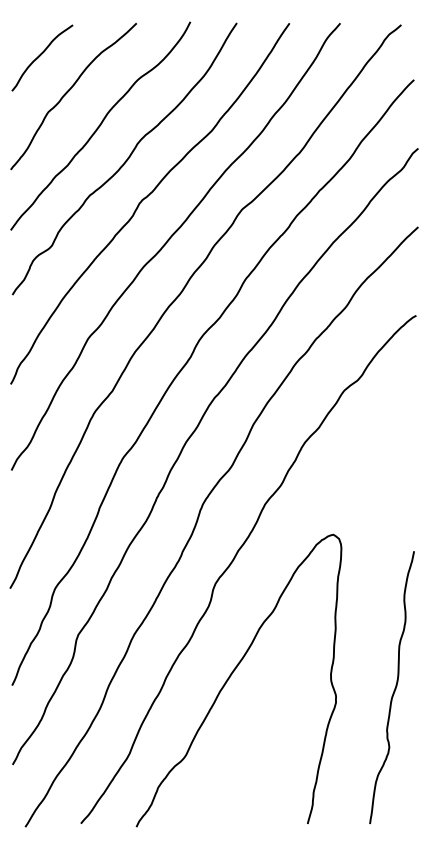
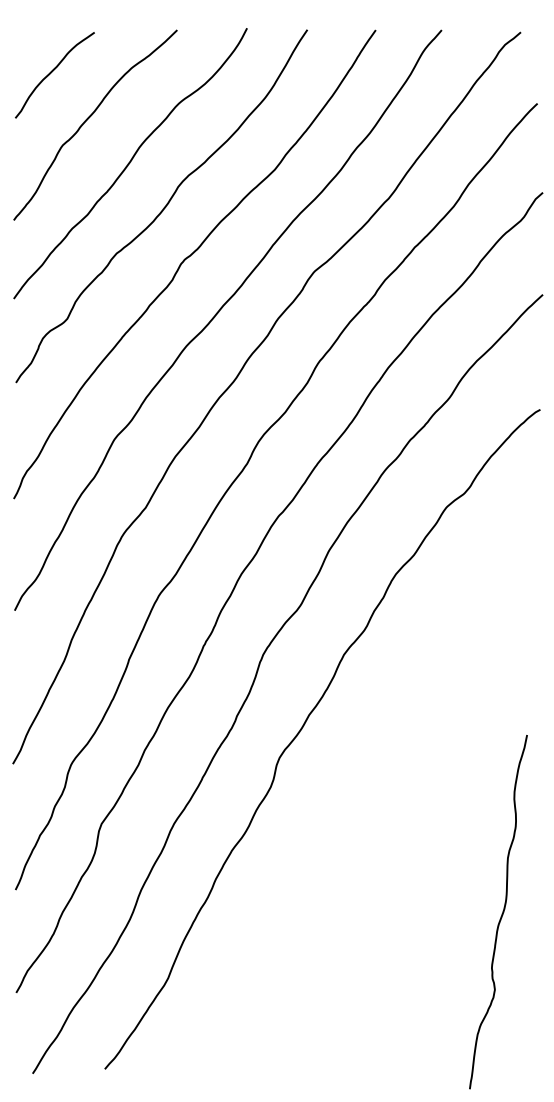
curve: (232, 674) -> (301, 875), removed
curve: (394, 688) -> (501, 913), moved

